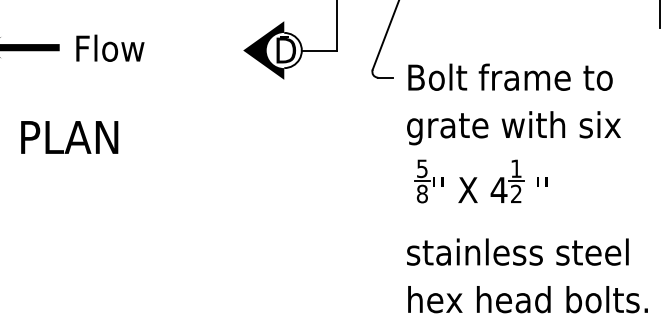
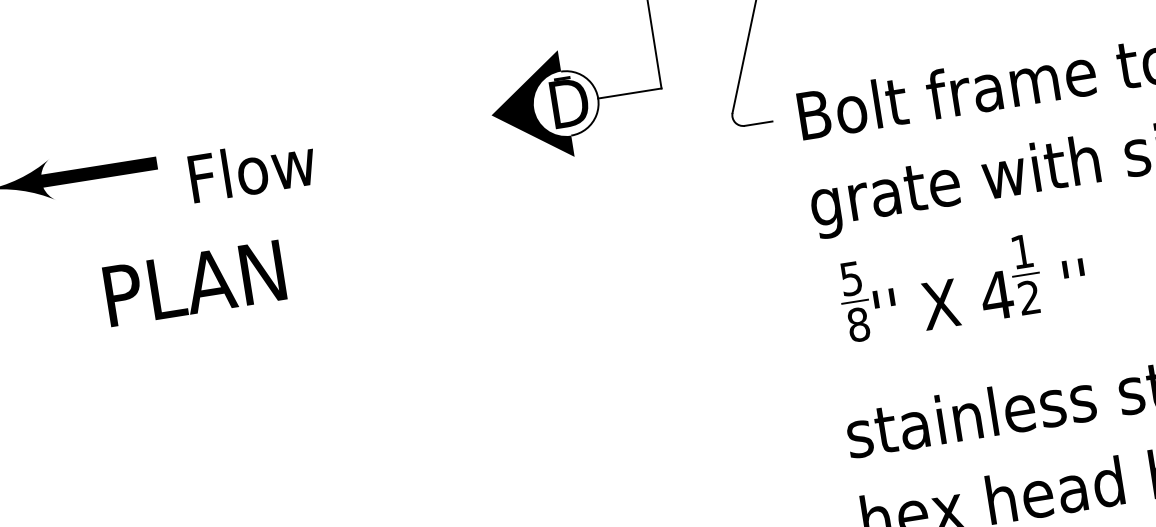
text: (110, 47) -> (252, 168), moved
text: (69, 137) -> (194, 283), moved

